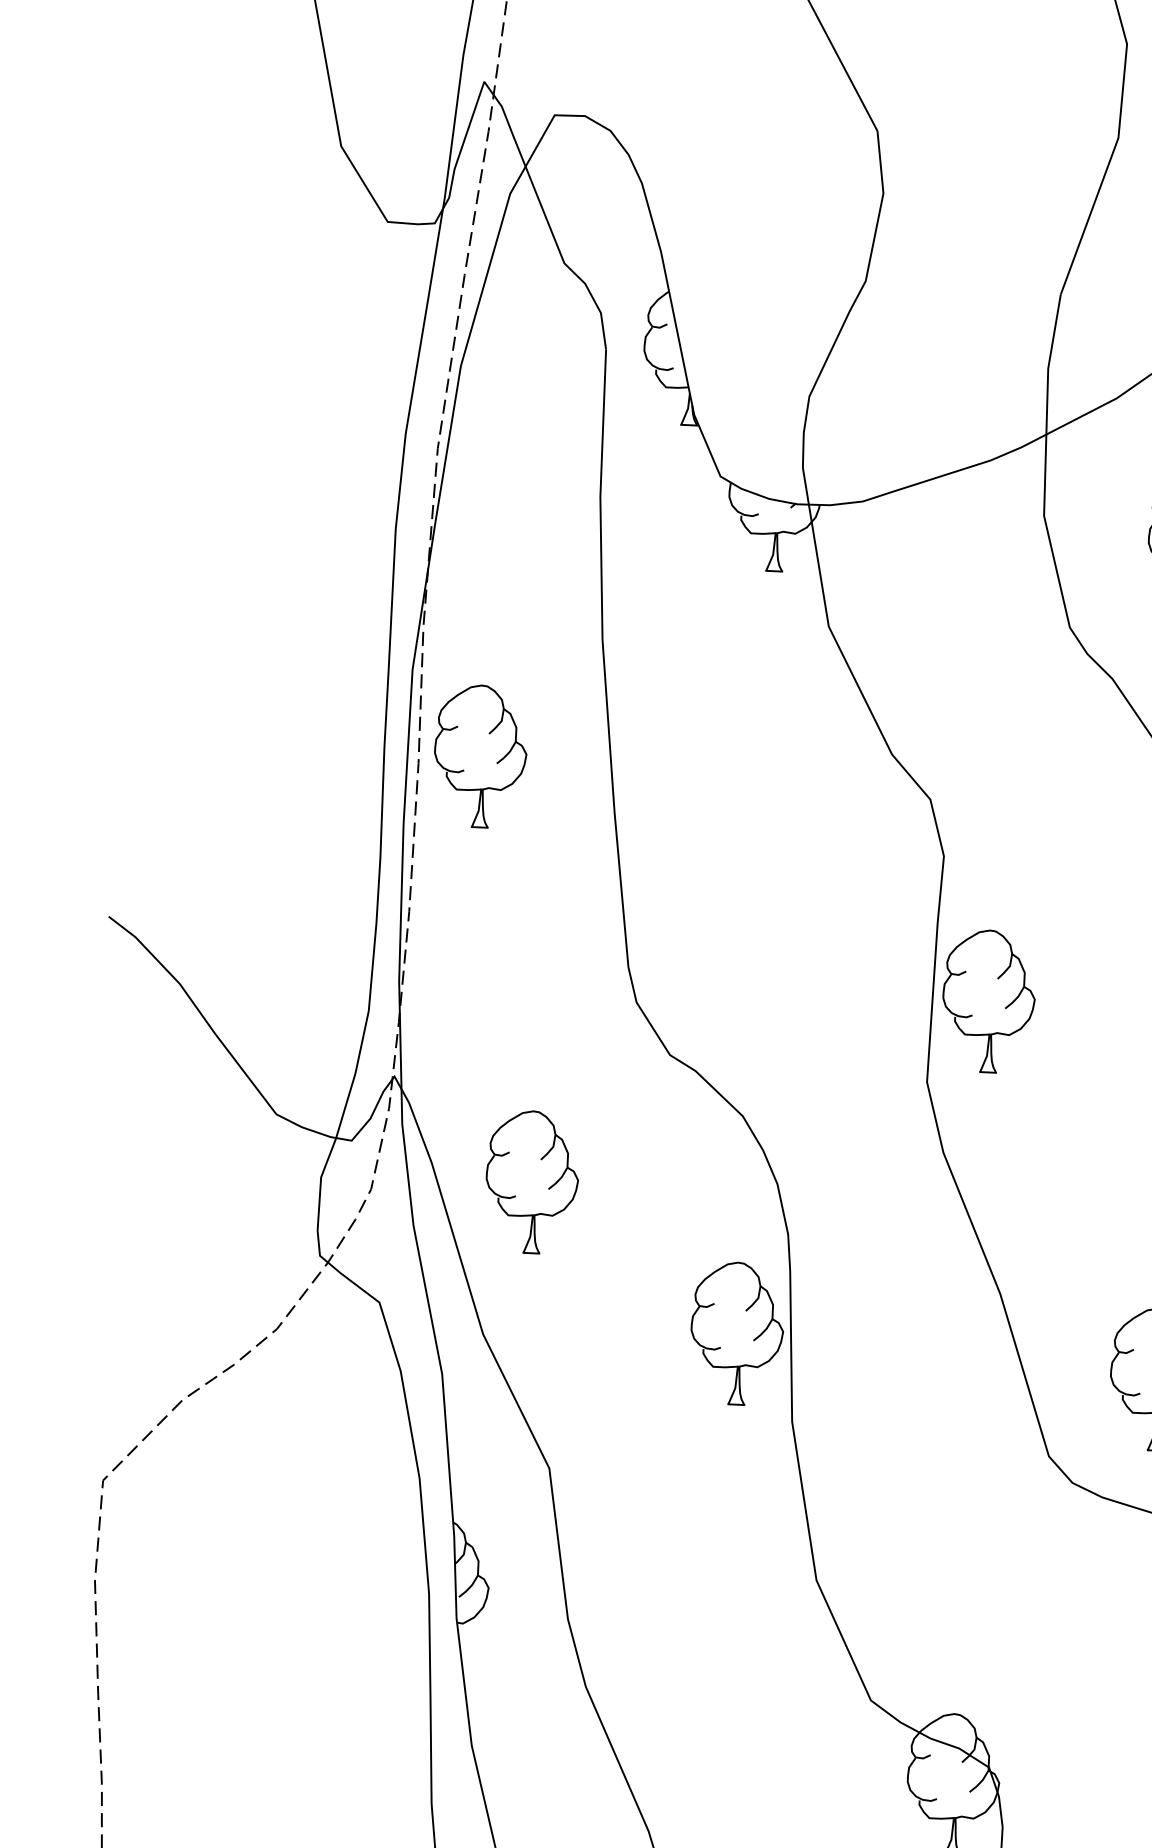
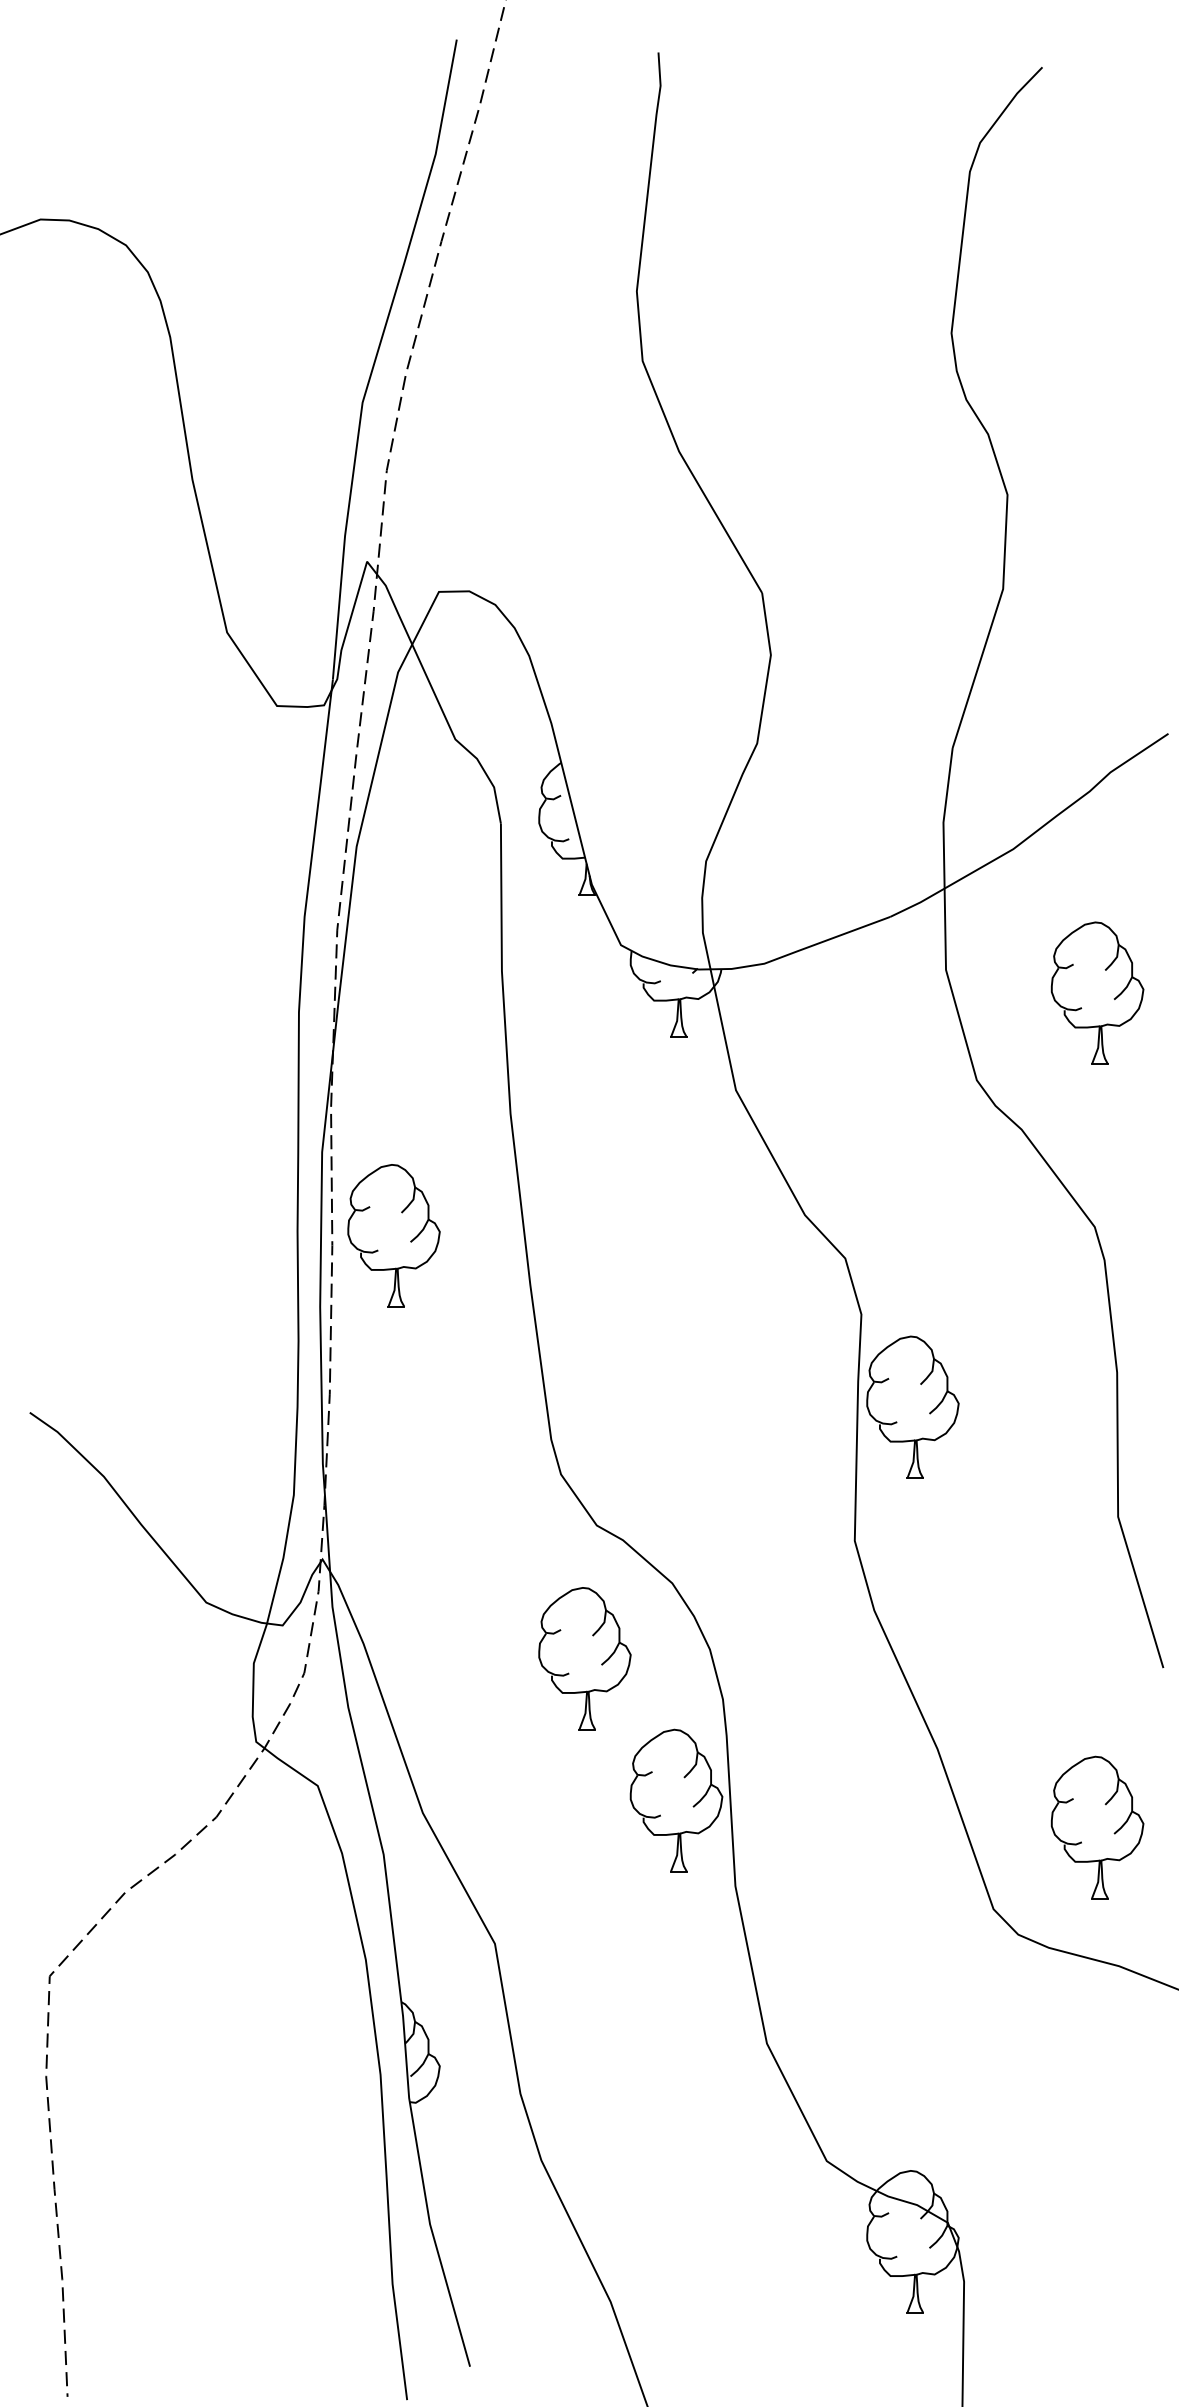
part: (988, 1000) -> (912, 1406), moved
part: (531, 1181) -> (584, 1658), moved

